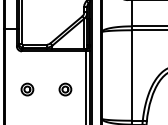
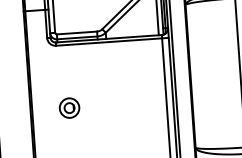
part: (65, 89) -> (132, 103), removed

